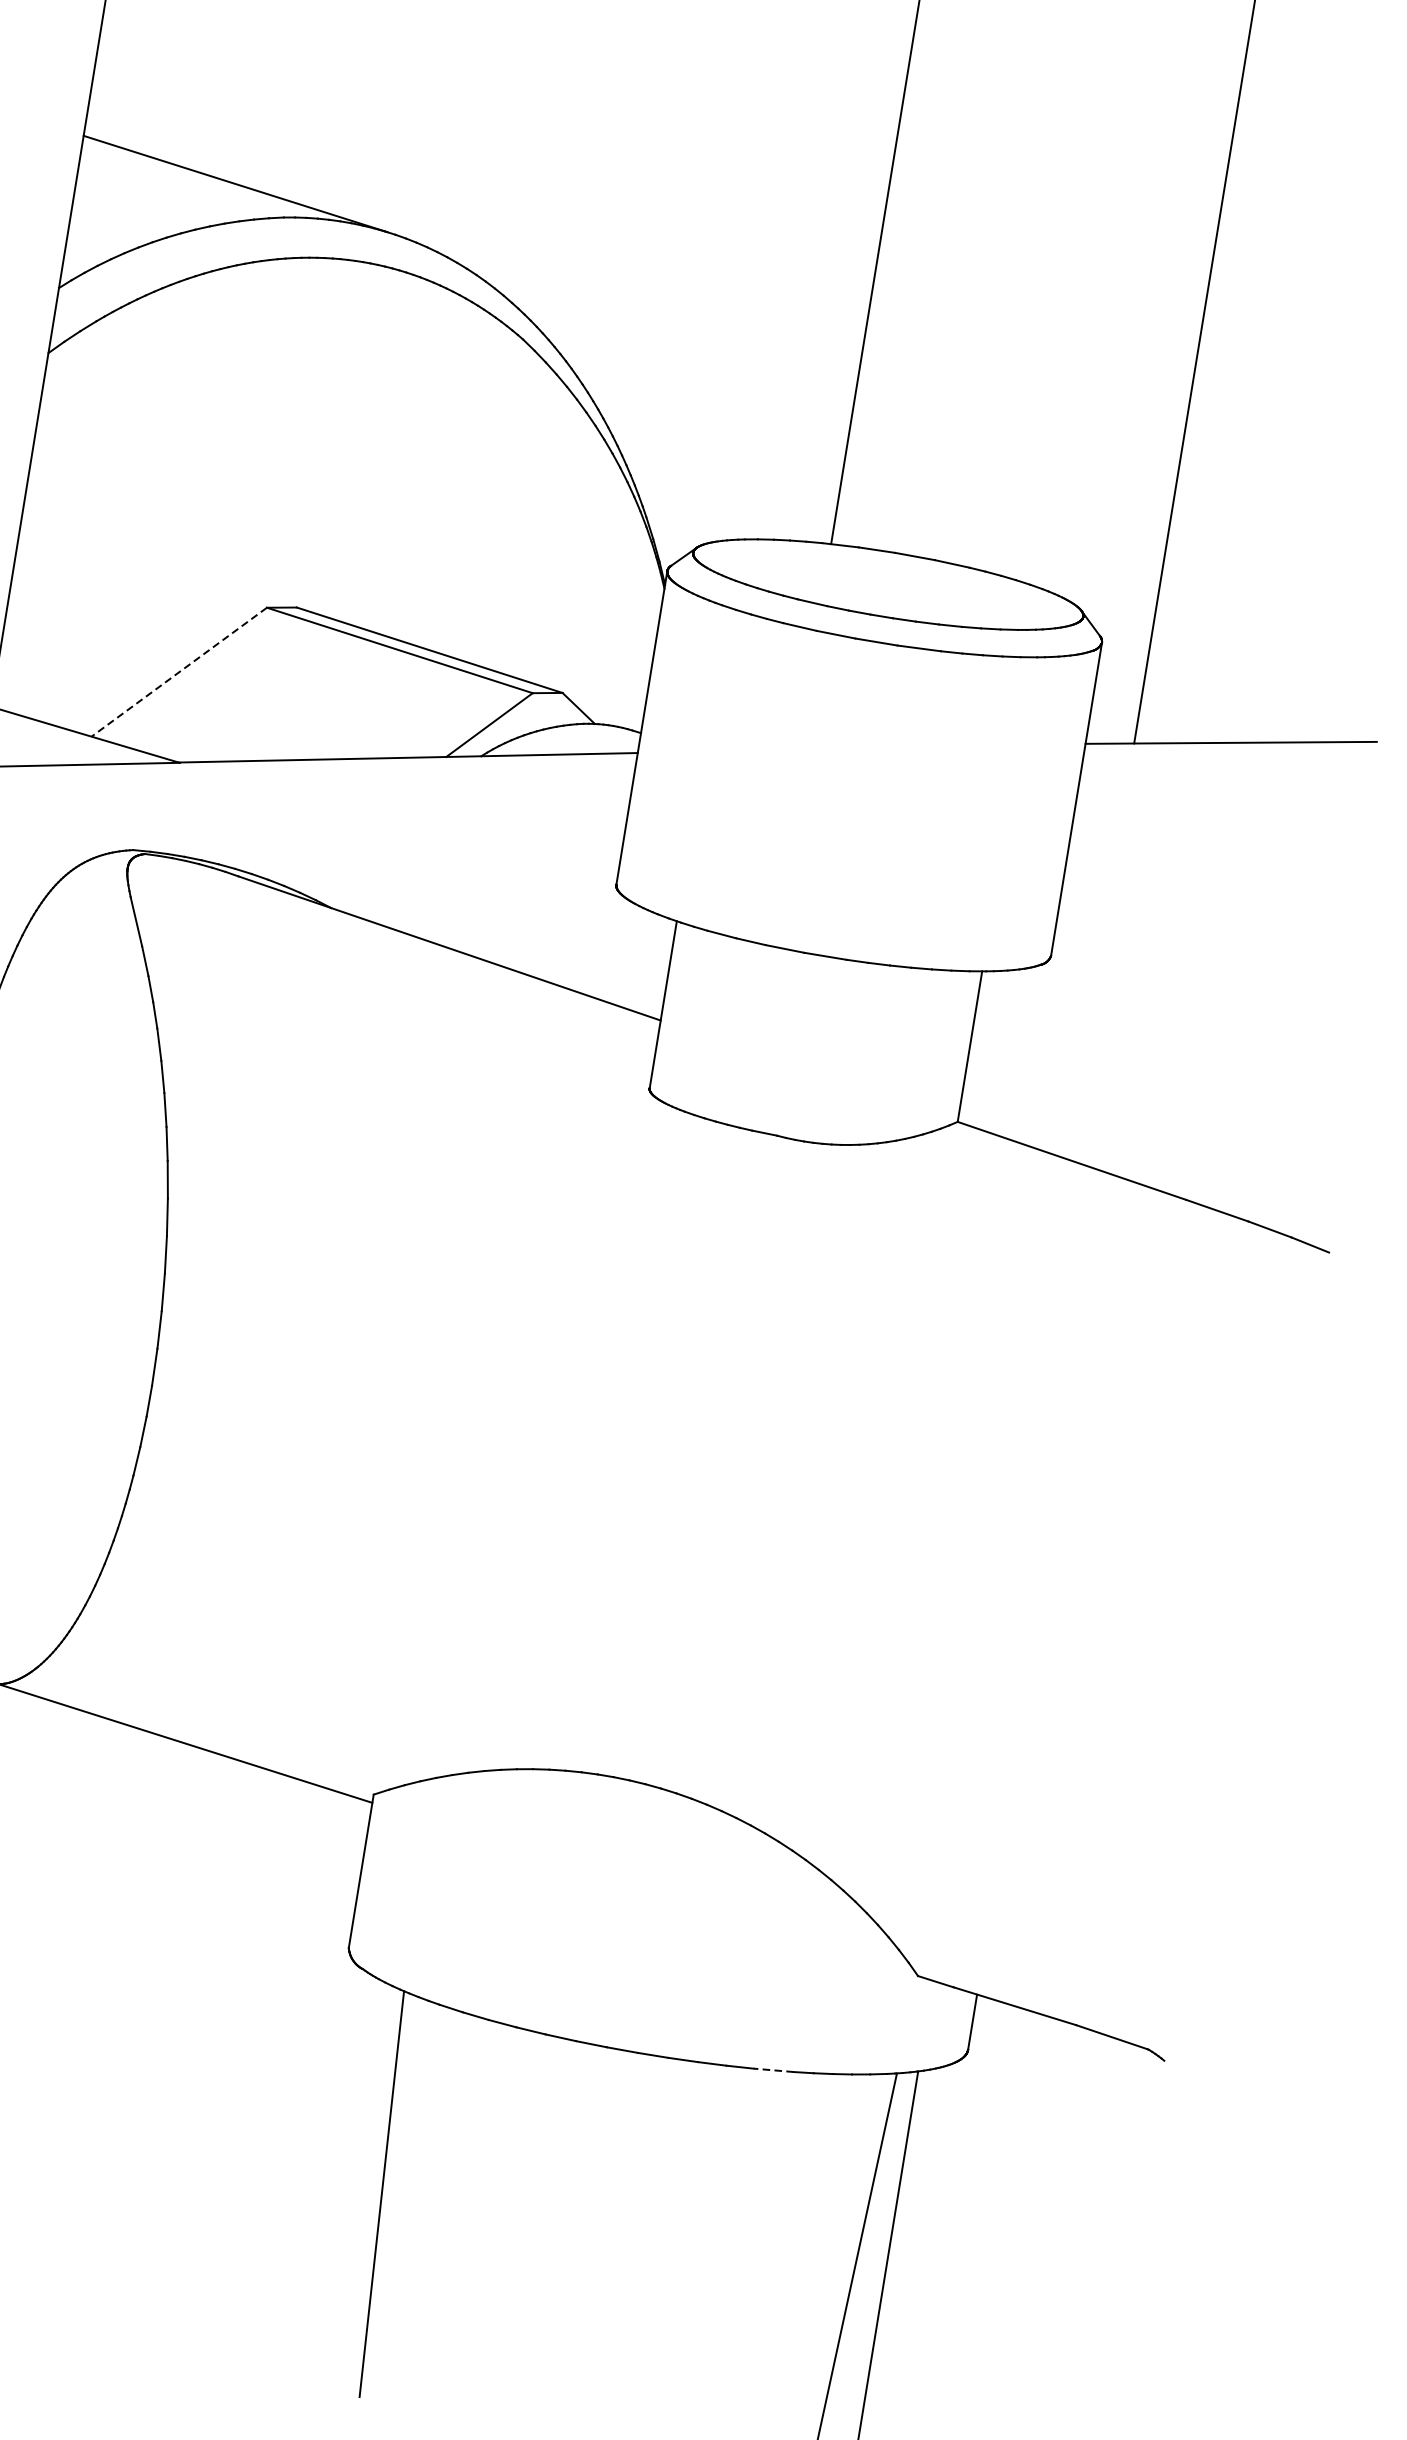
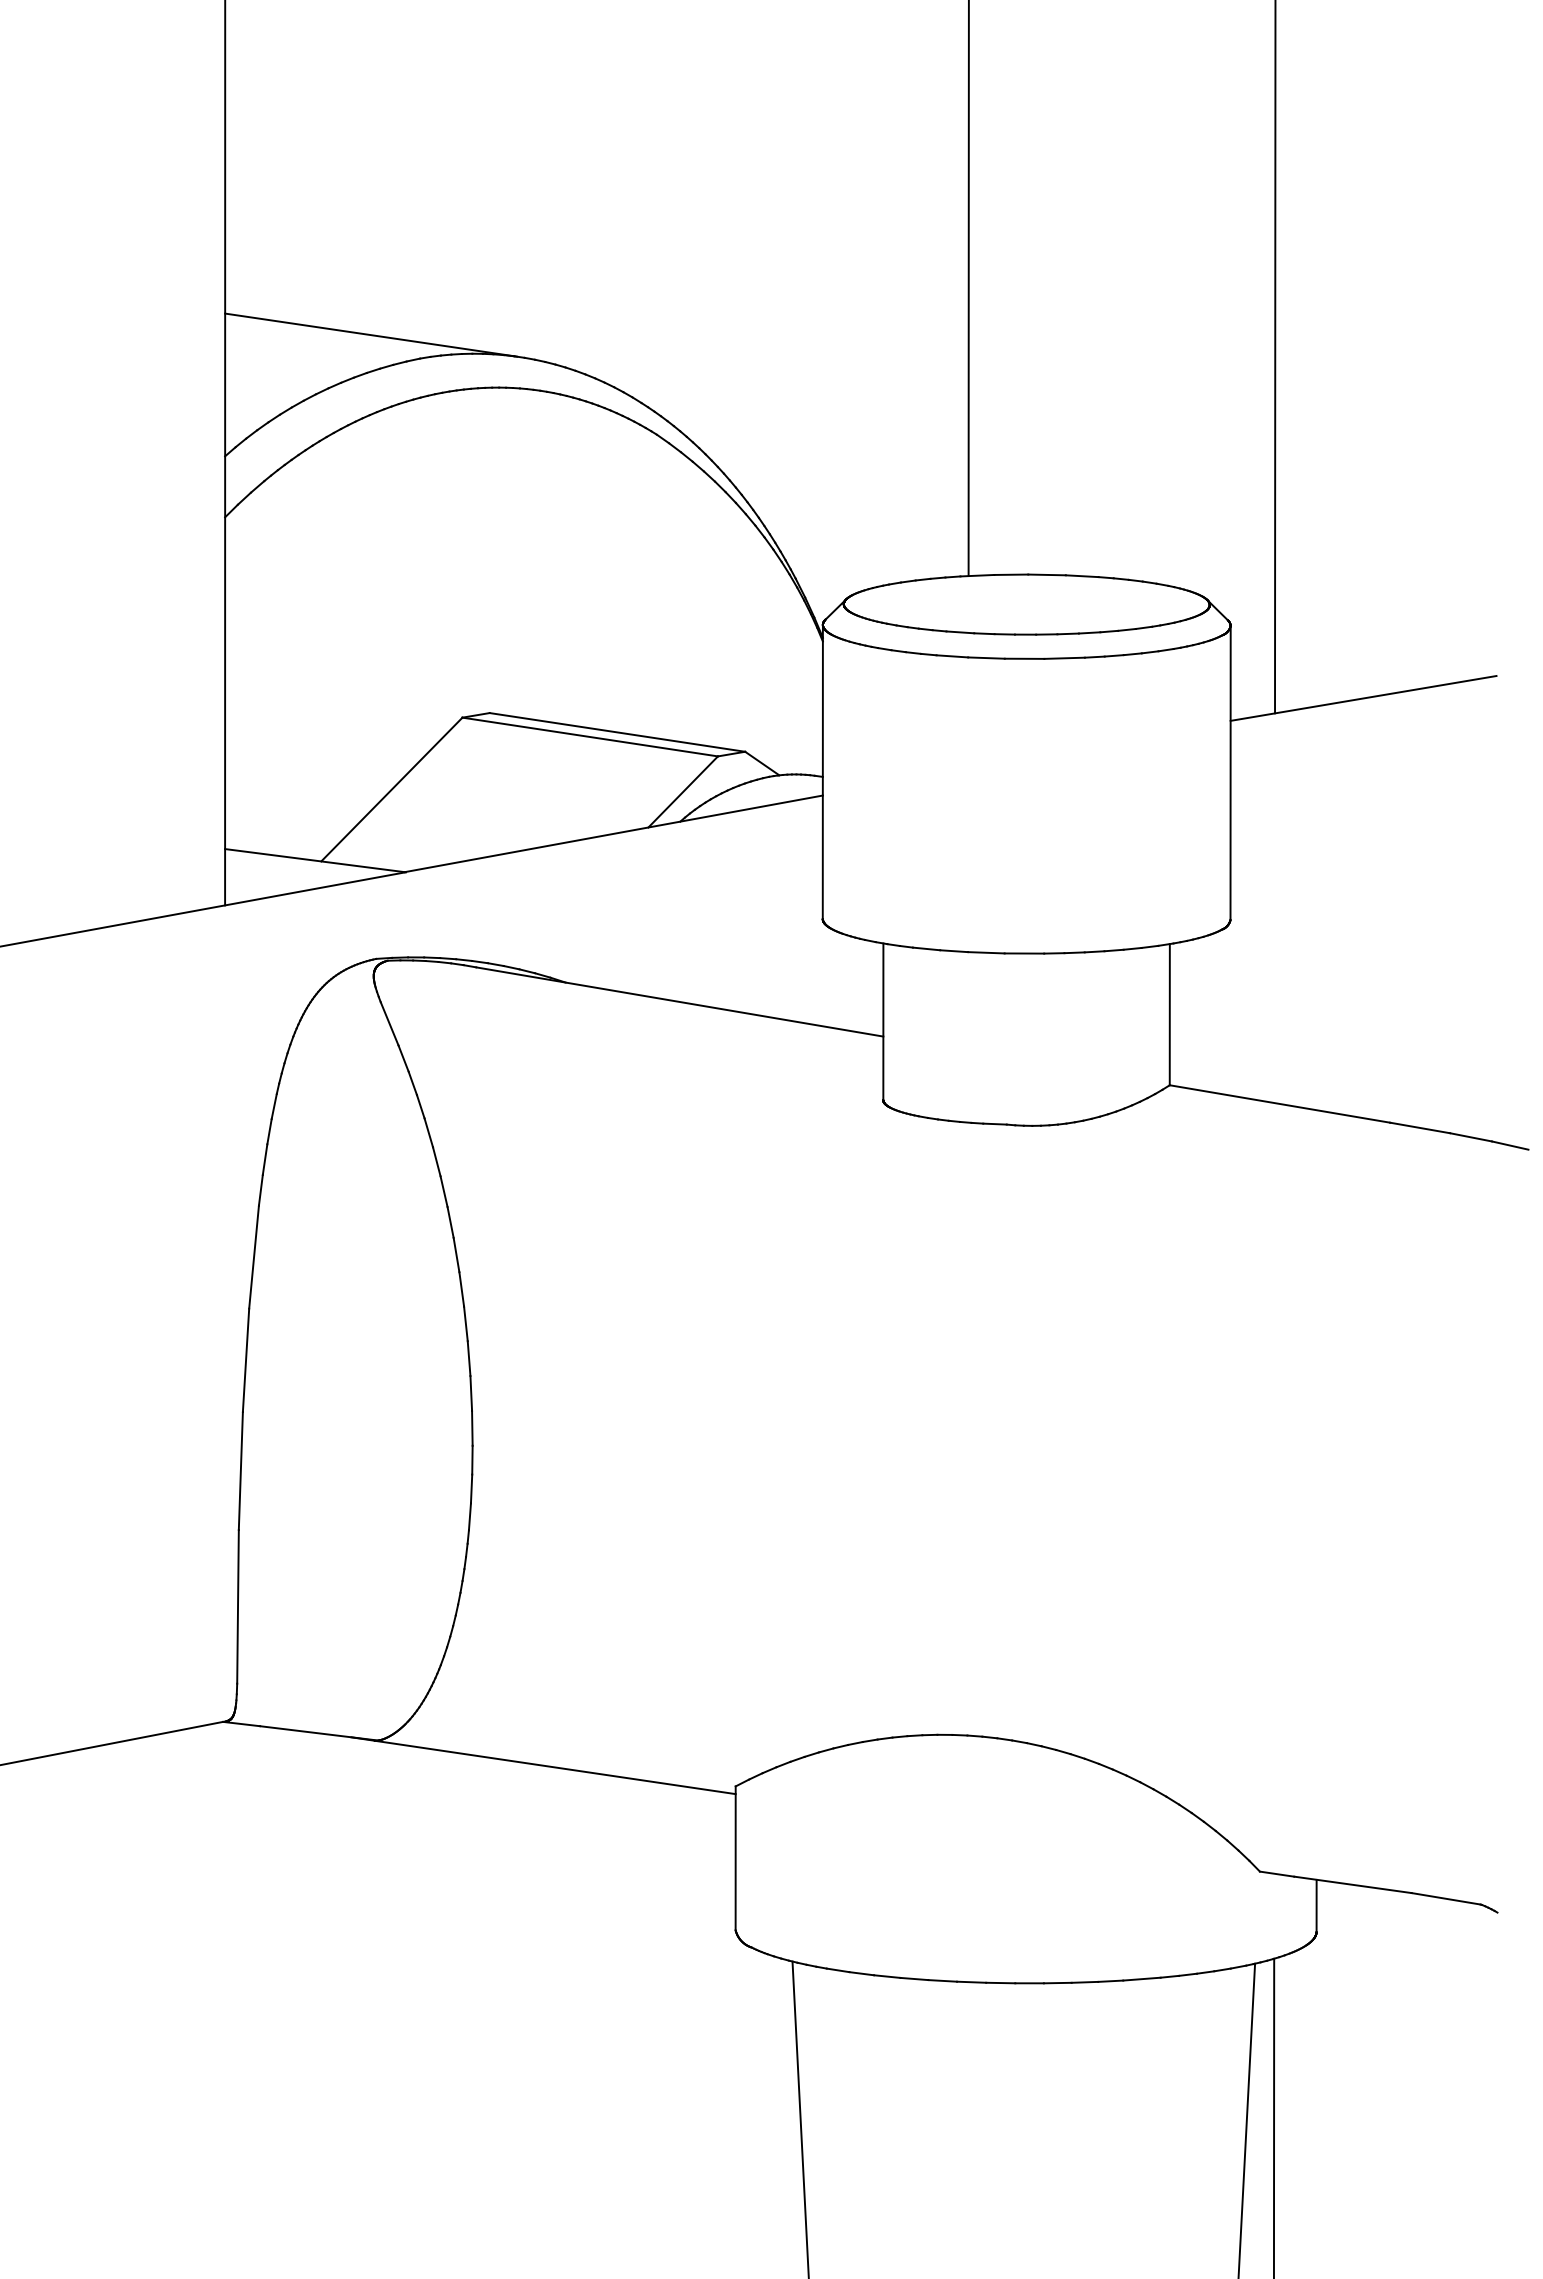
line: (178, 672) -> (391, 789), dashed -> solid
line: (773, 2070) -> (1141, 1979), dashed -> solid

